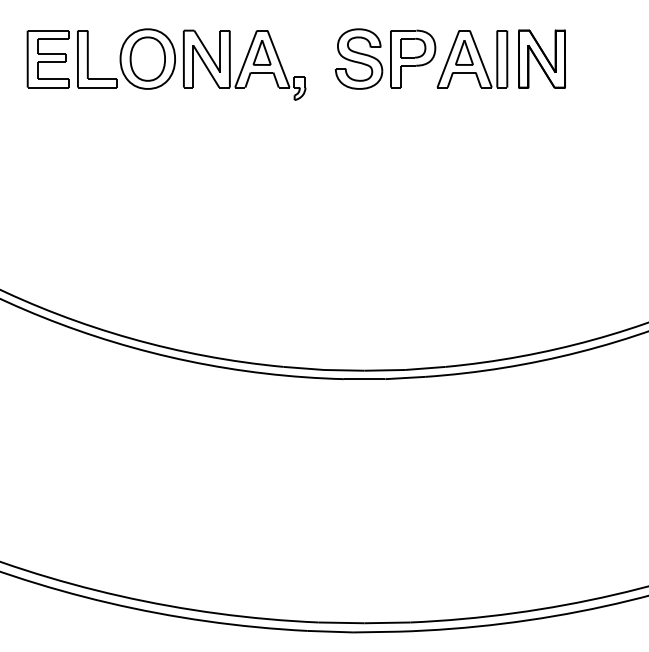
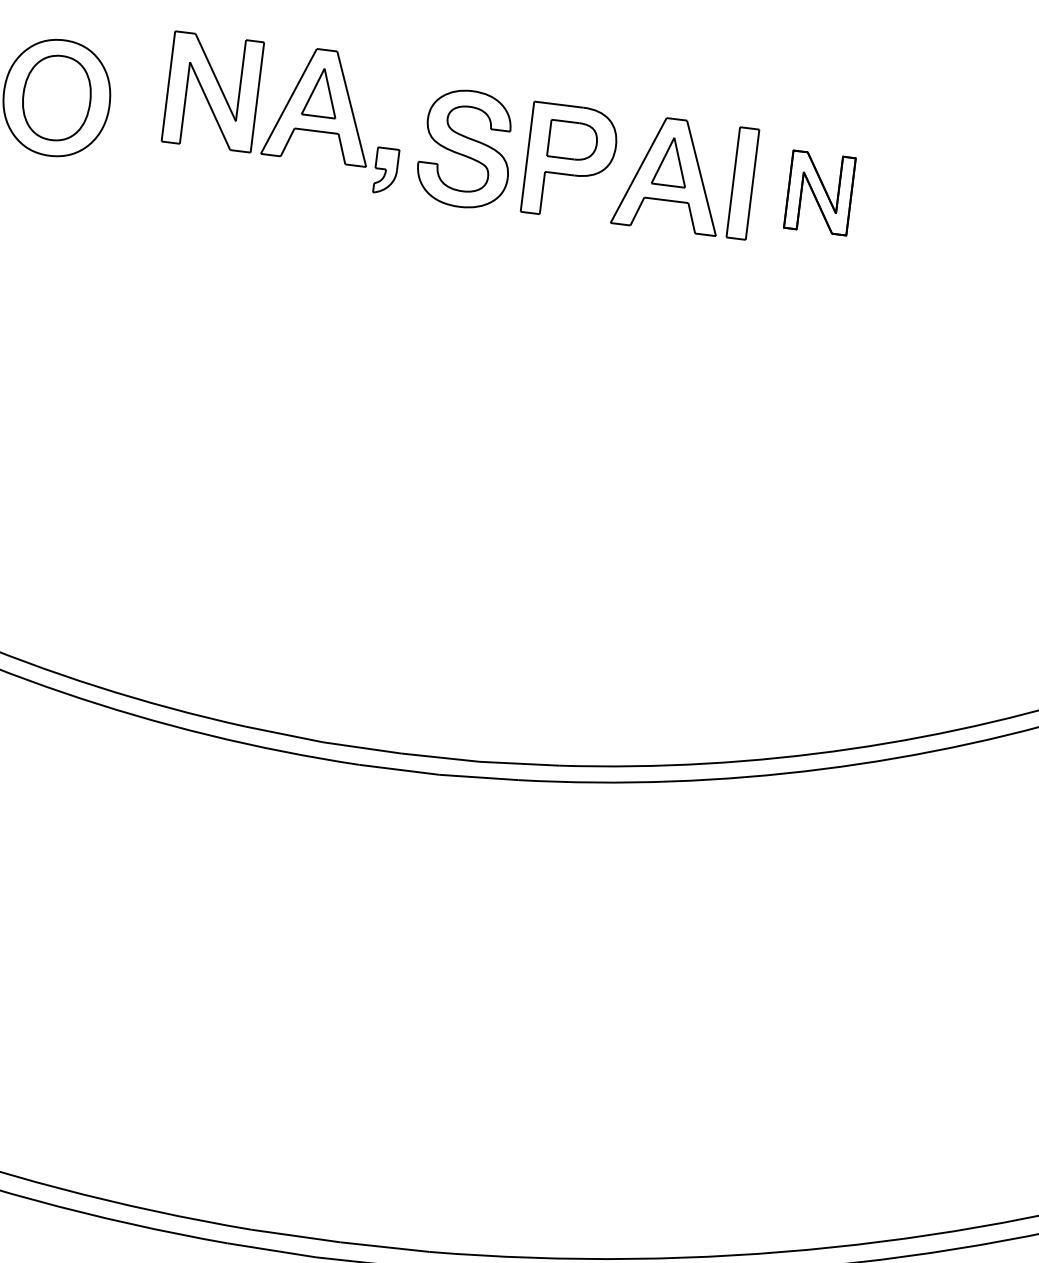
part: (541, 58) -> (819, 191), size x0.7
part: (244, 64) -> (284, 111), moved

